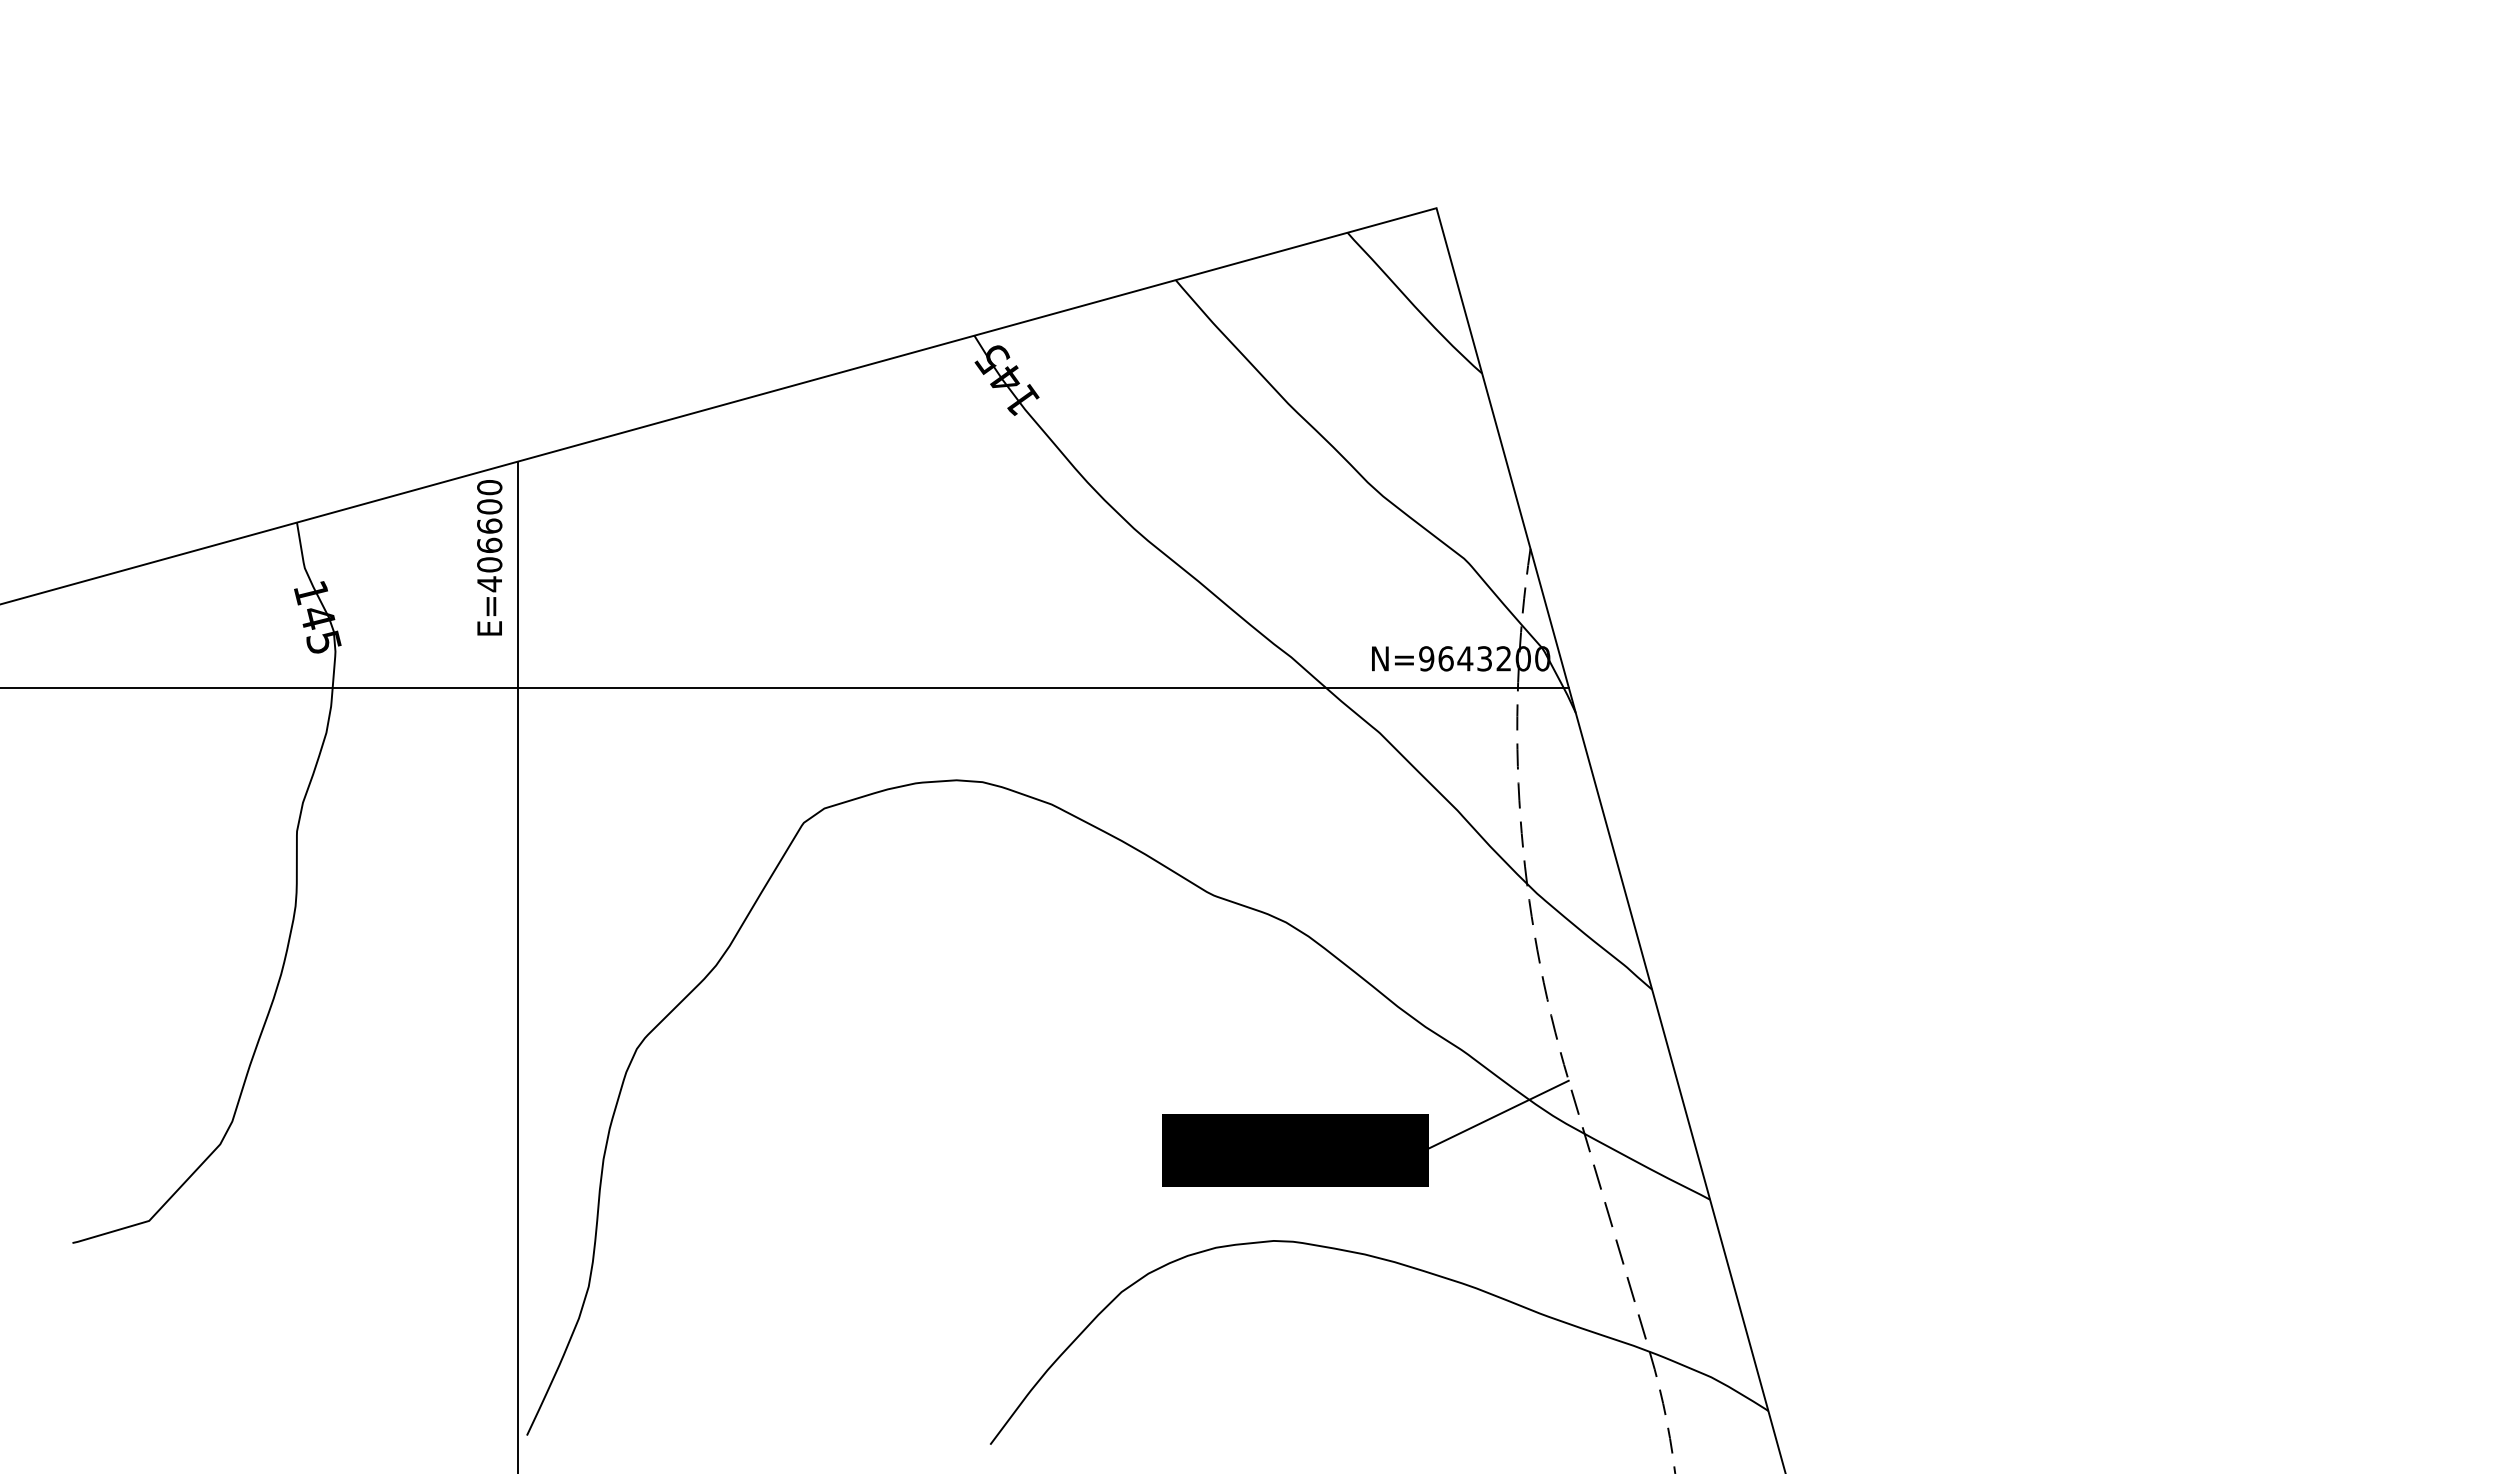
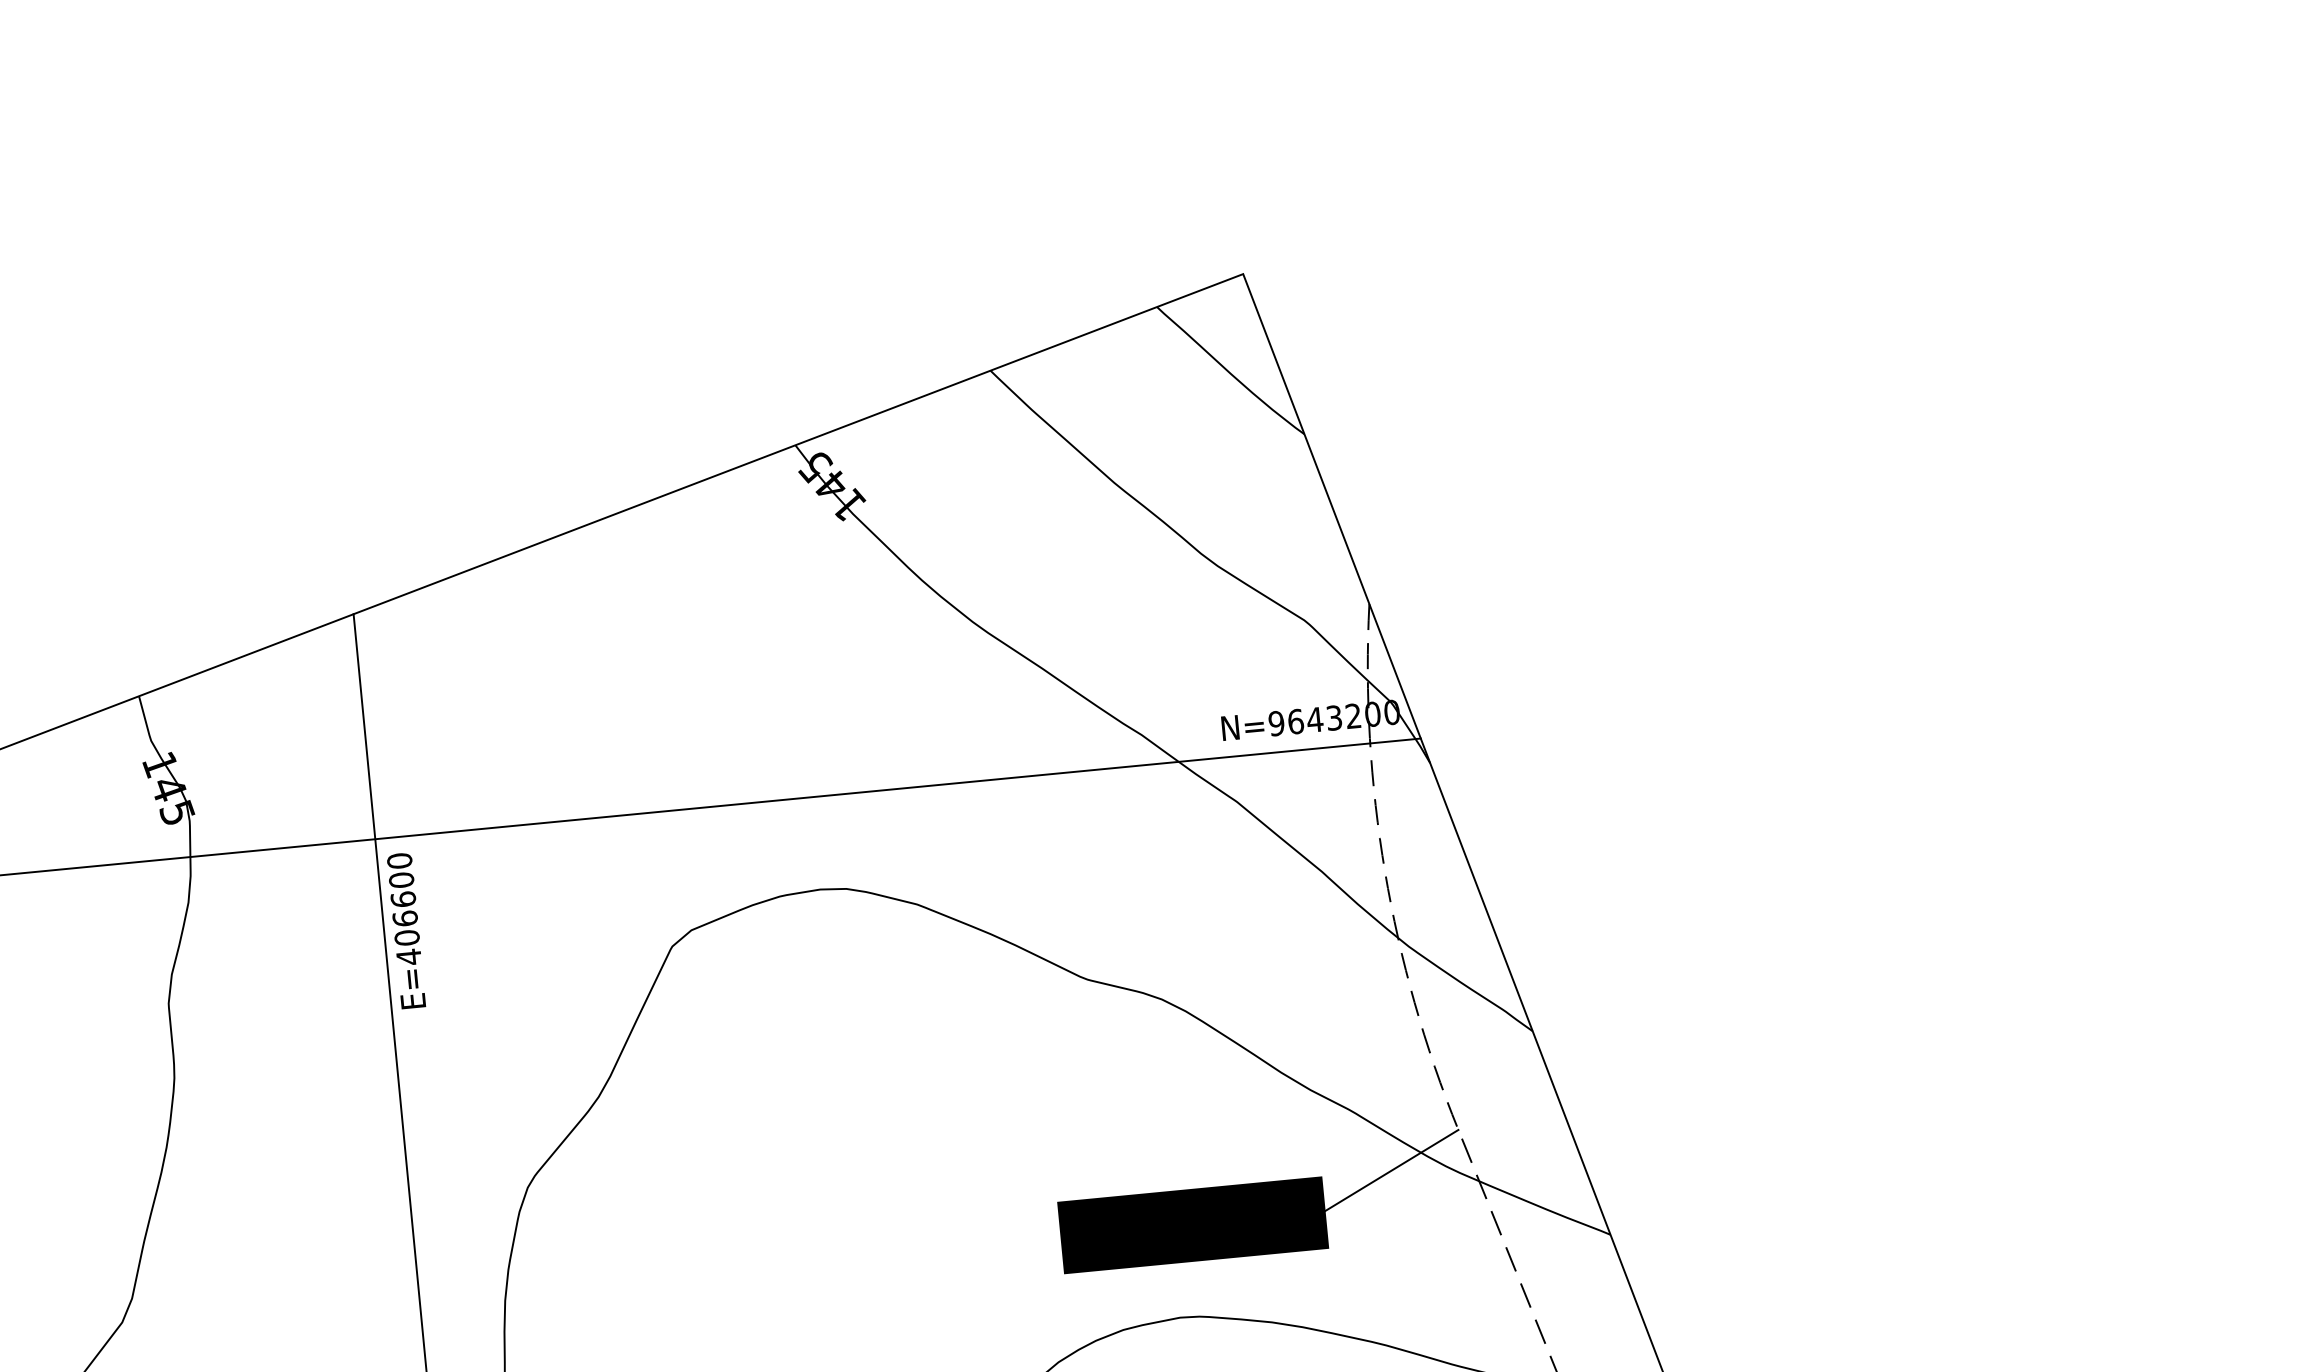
text: (489, 557) -> (406, 930), moved

